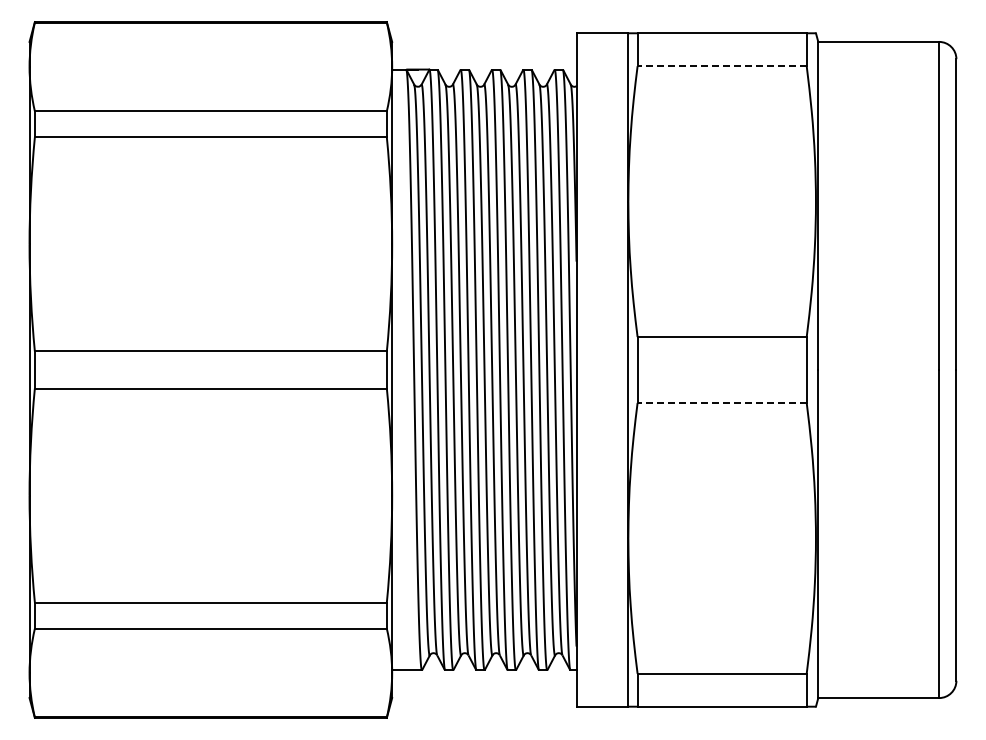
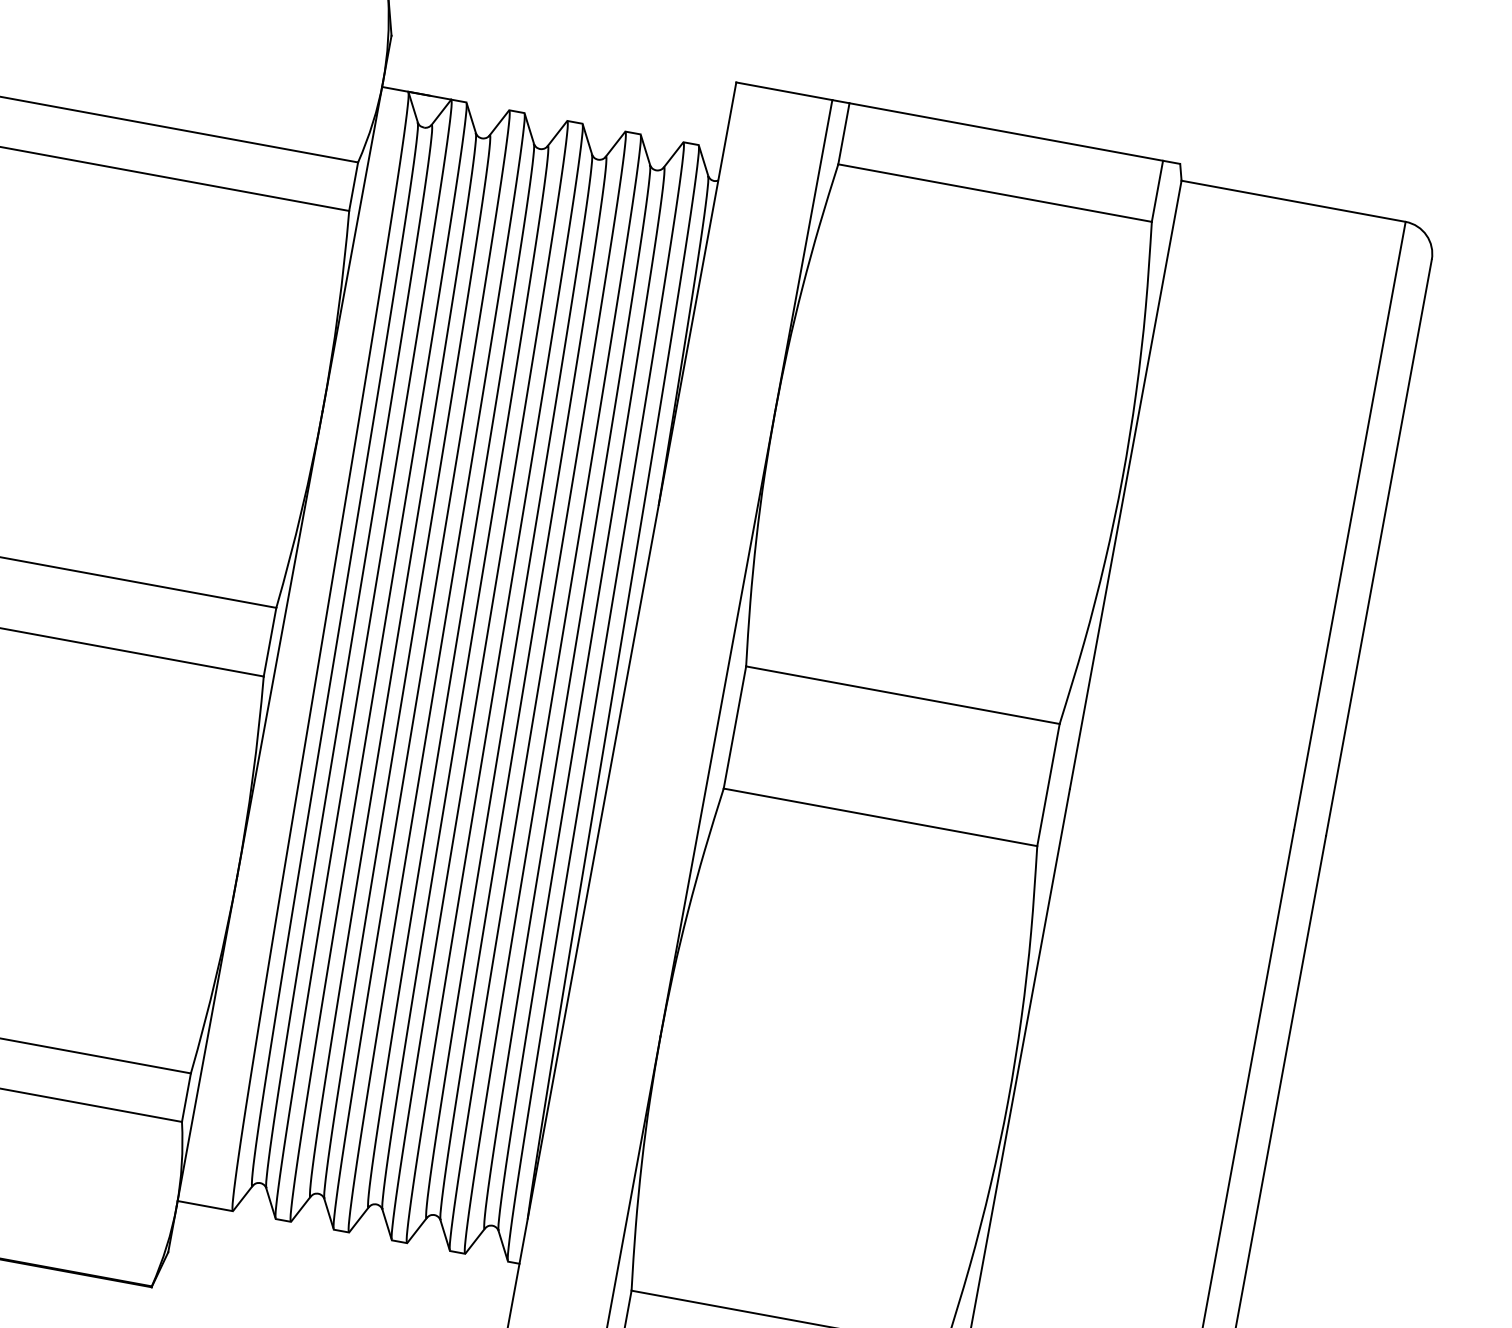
line: (722, 66) -> (995, 193), dashed -> solid
line: (722, 402) -> (881, 816), dashed -> solid

